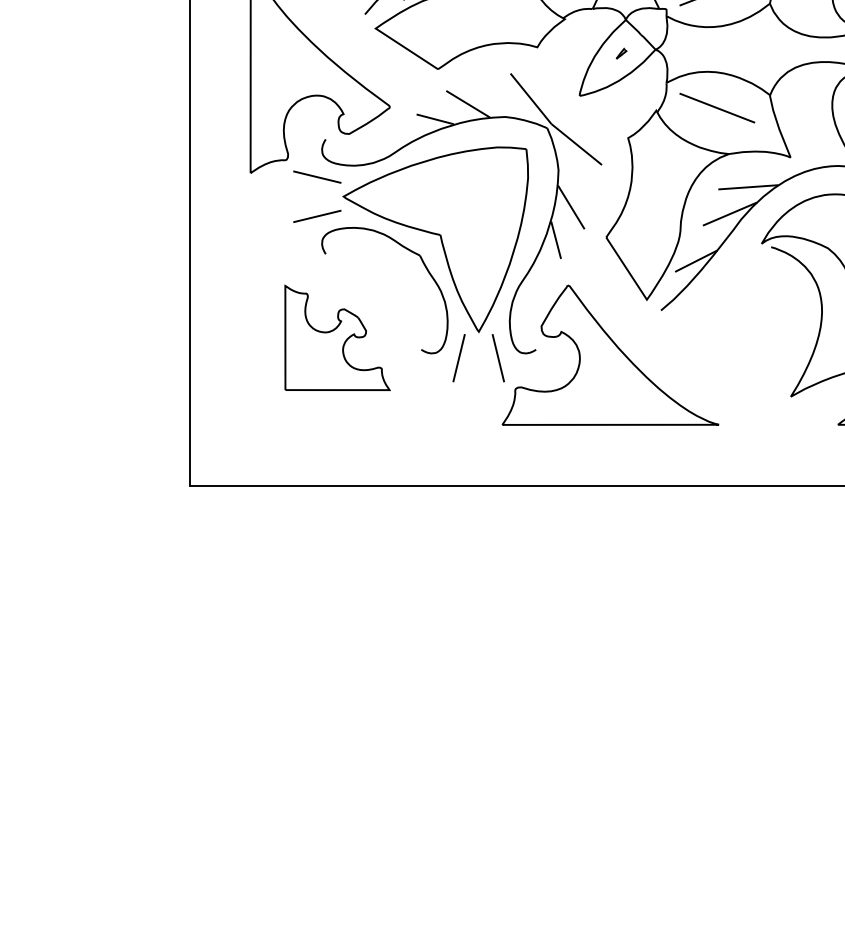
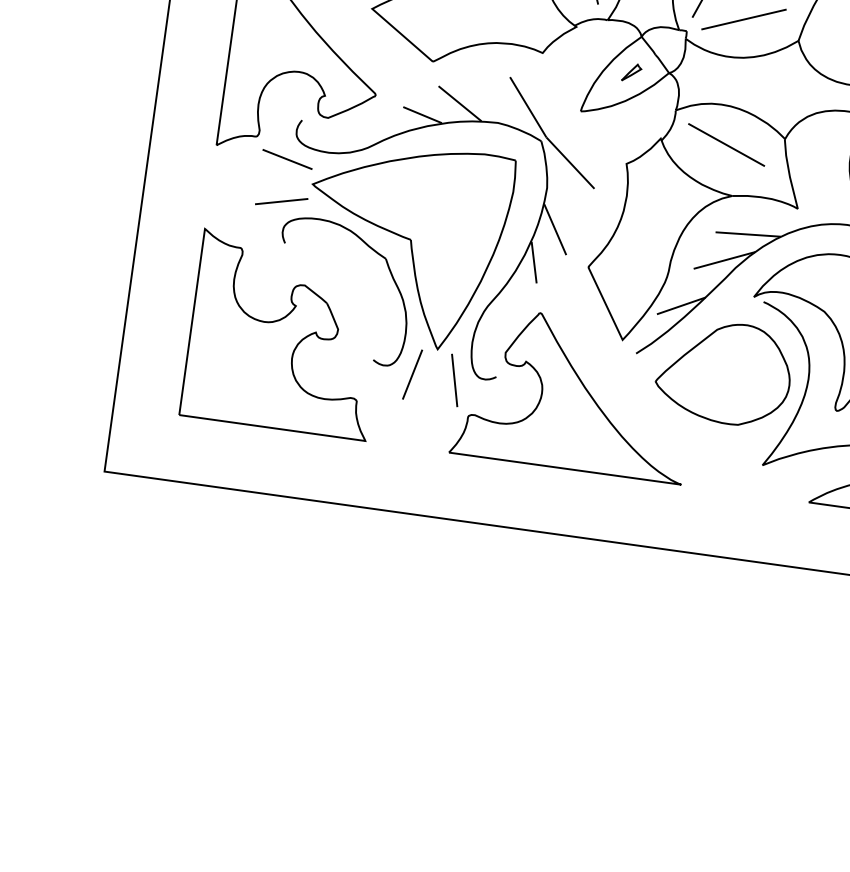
part: (621, 53) -> (631, 72), size x1.67
part: (743, 316) -> (723, 372), added
part: (337, 337) -> (285, 334), size x1.67

